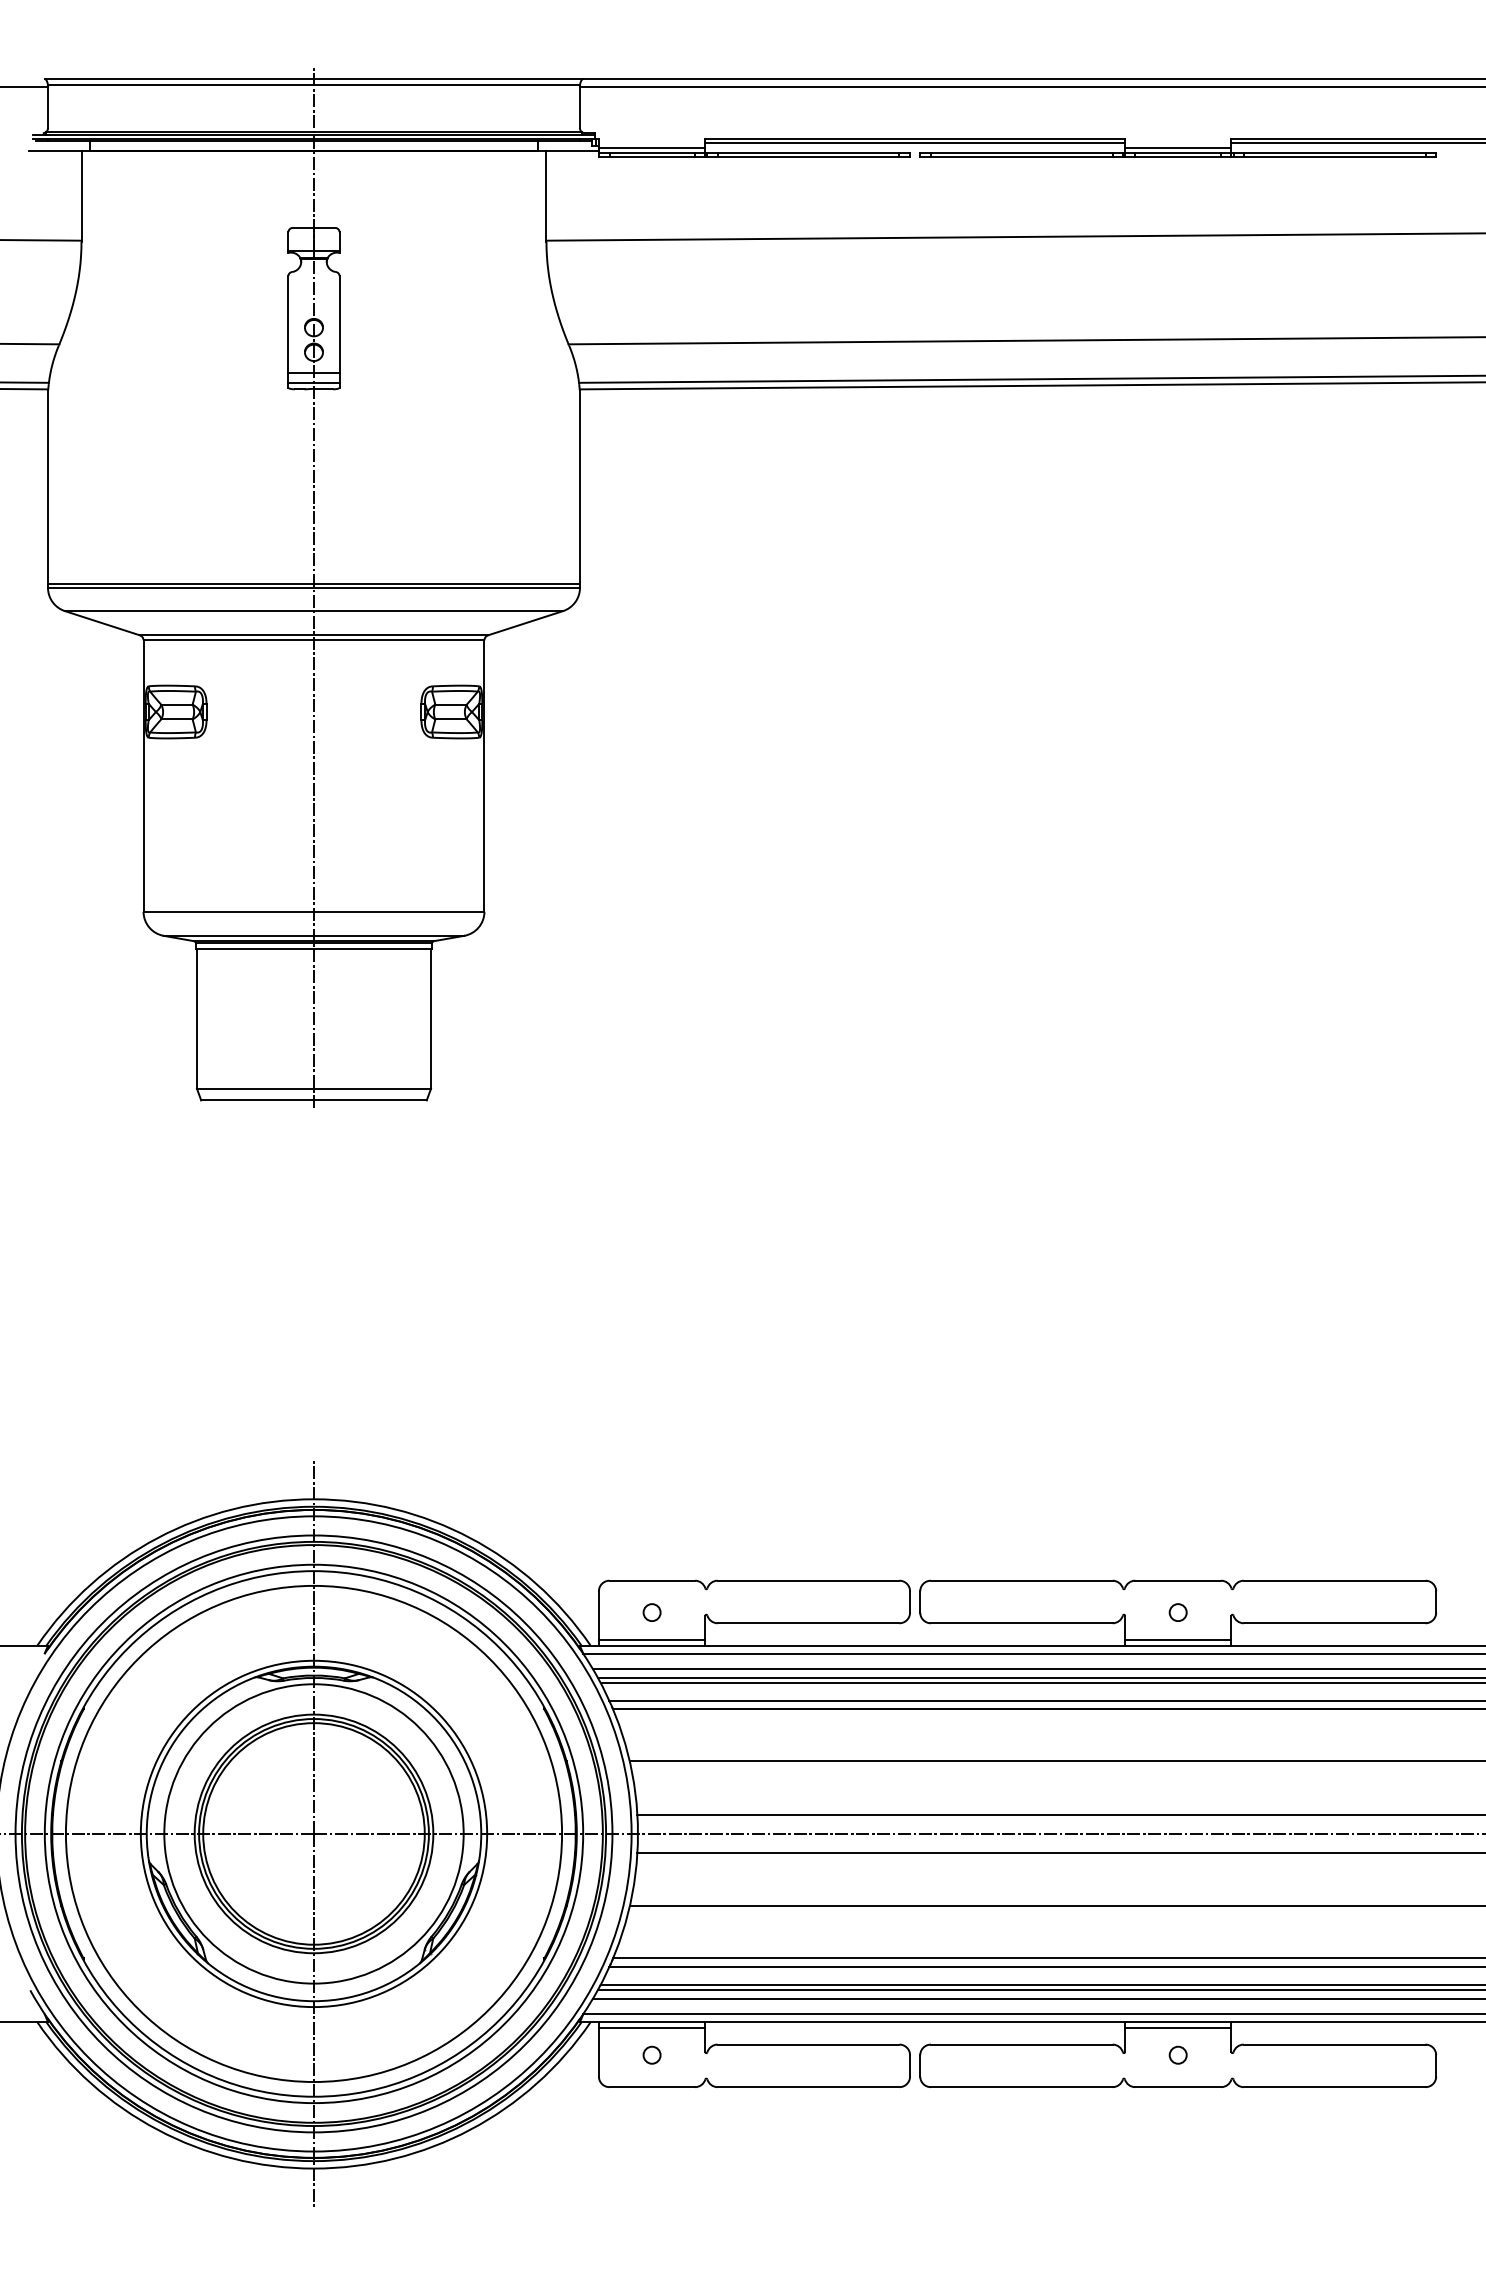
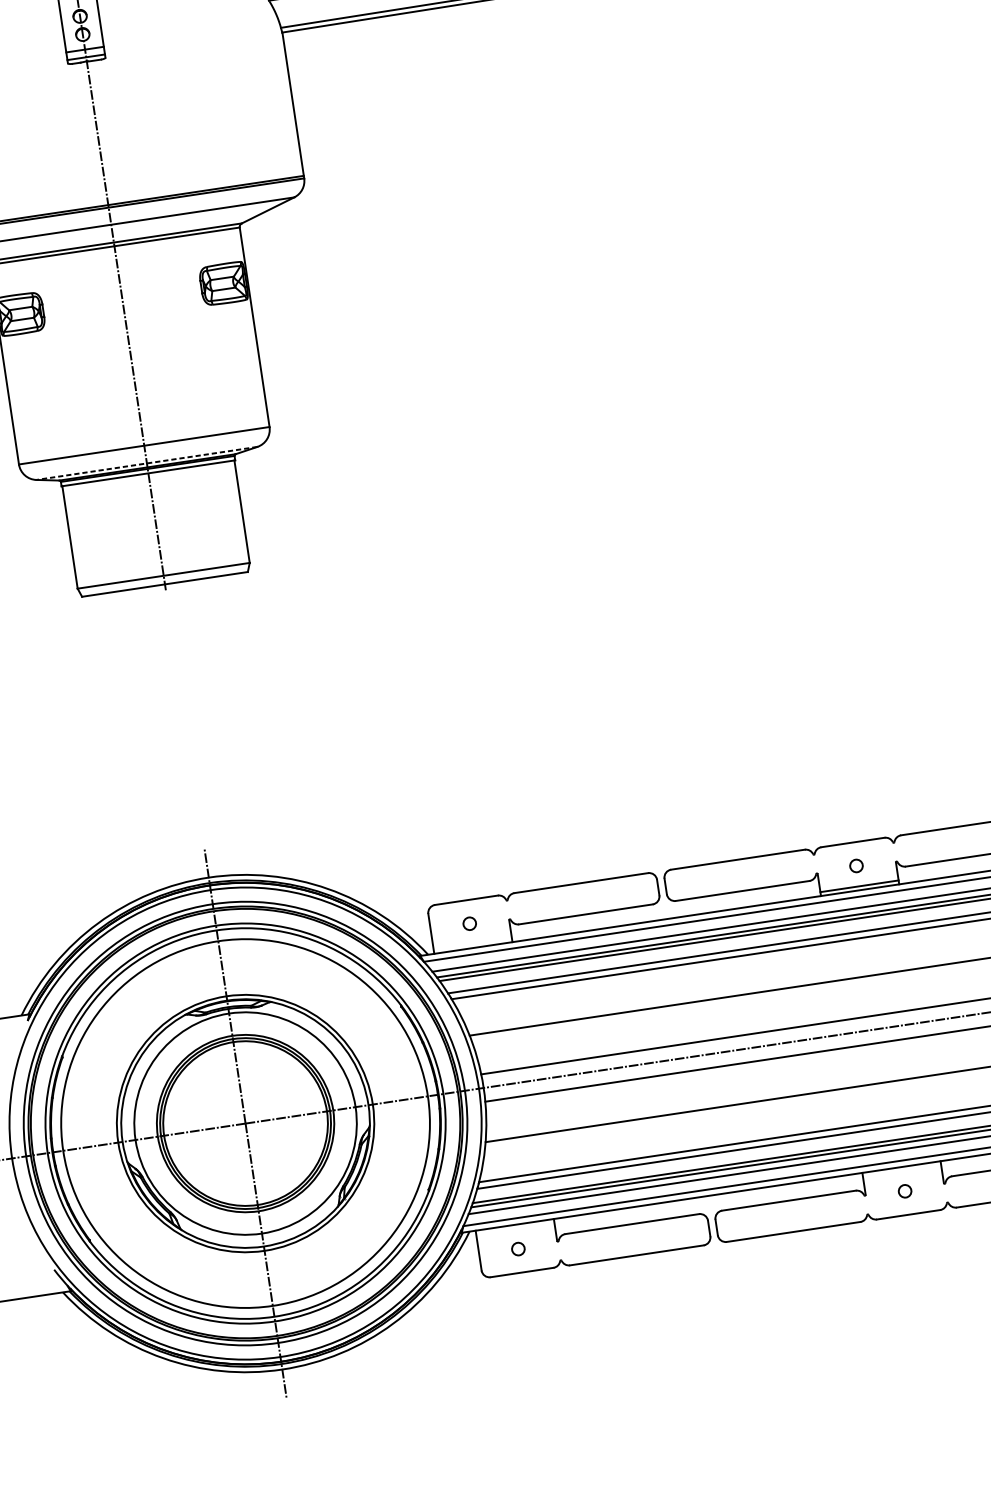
line: (313, 935) -> (146, 463), solid -> dashed
line: (651, 1640) -> (472, 944), removed
line: (651, 2027) -> (514, 1228), removed
line: (1178, 2027) -> (902, 1170), removed

